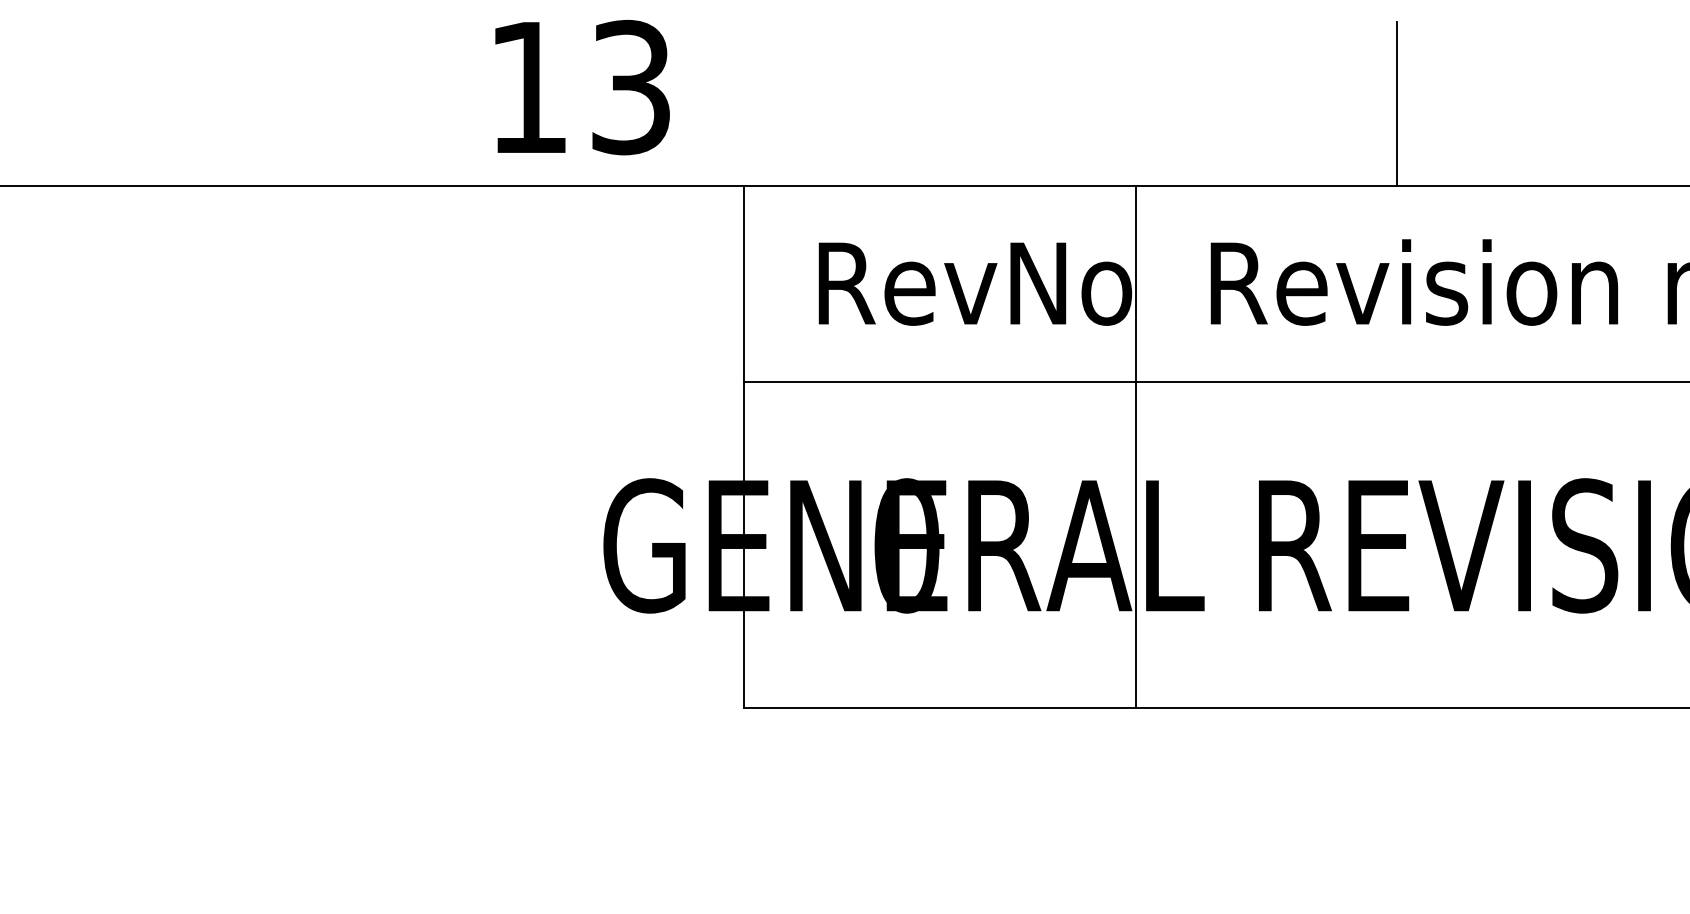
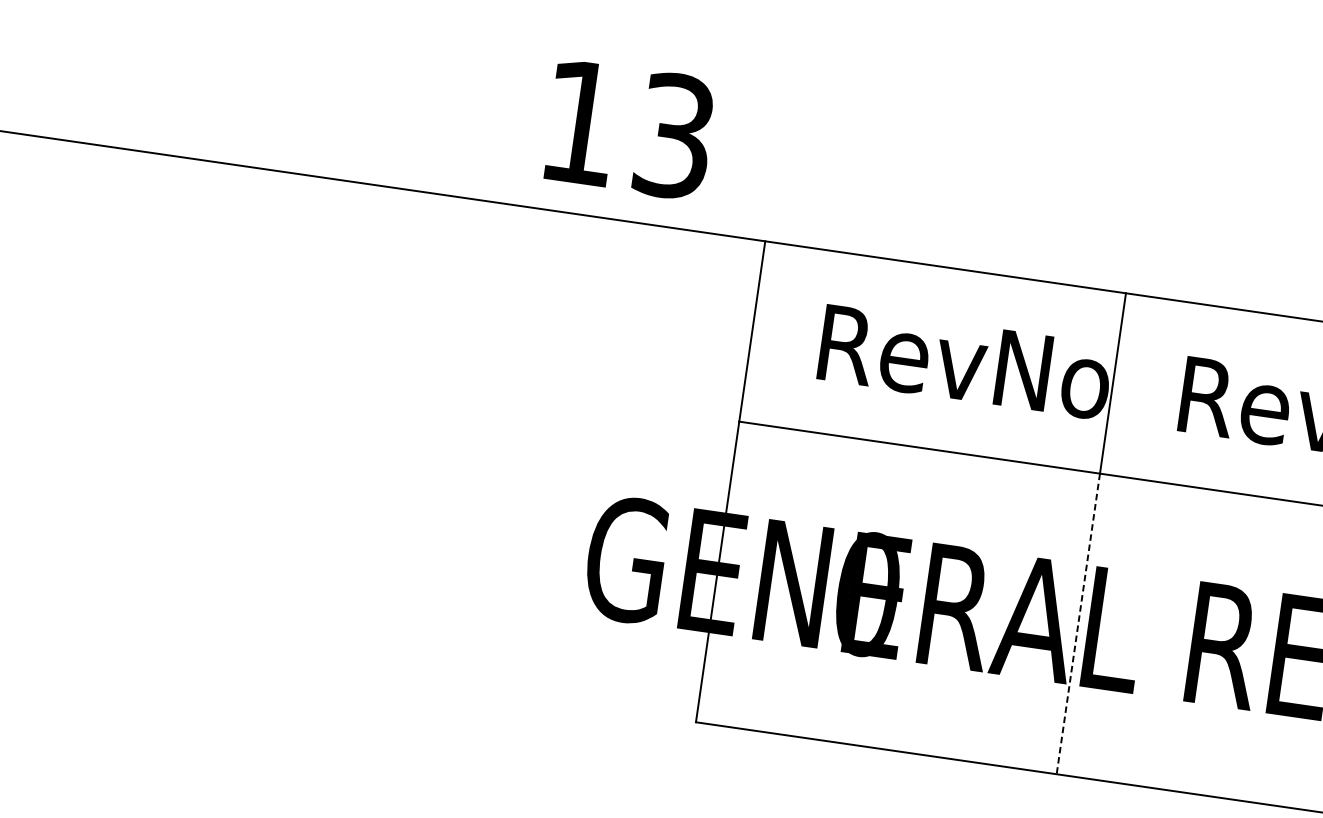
line: (1135, 545) -> (1078, 624), solid -> dashed

